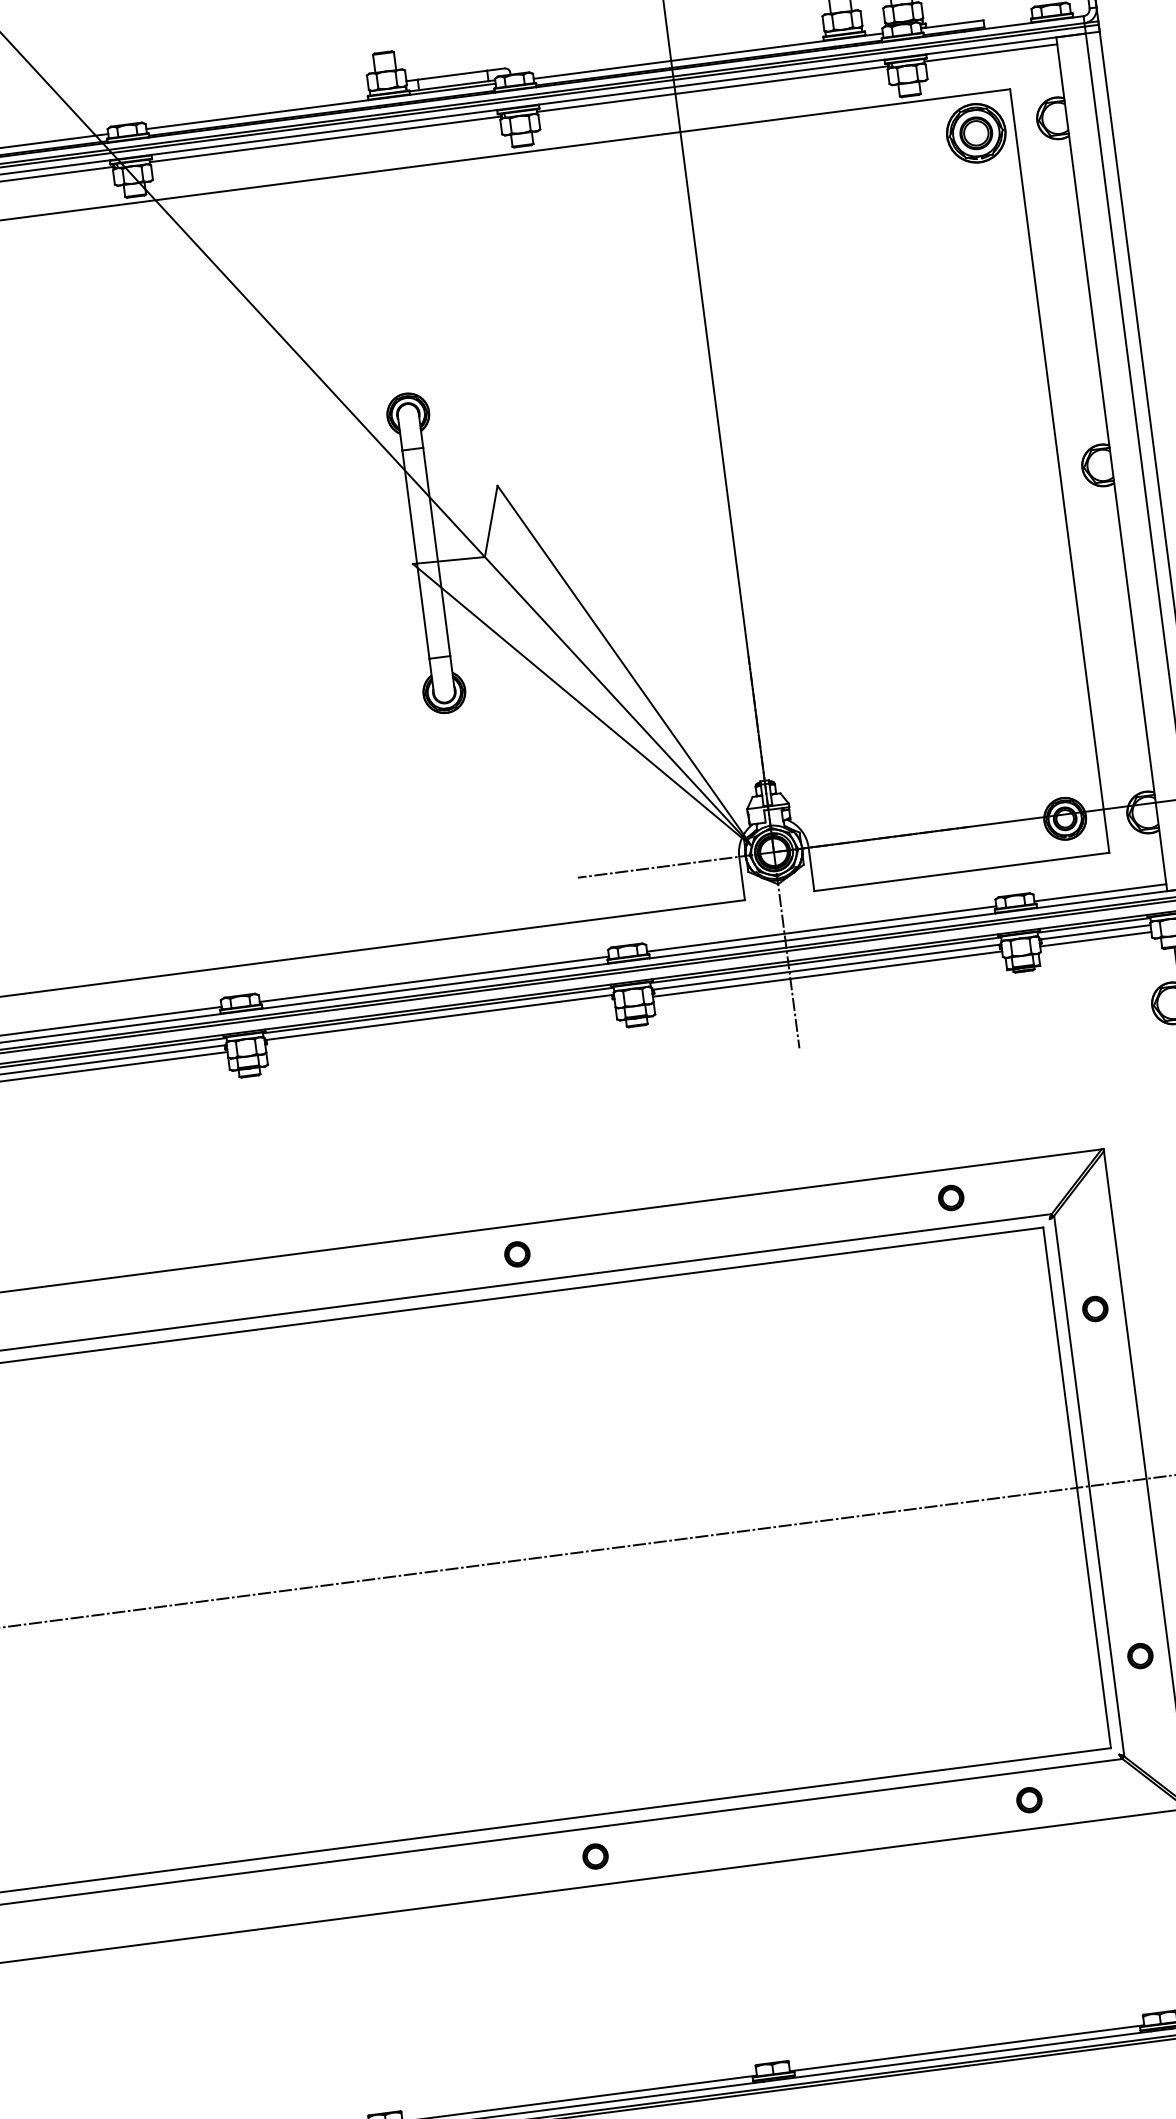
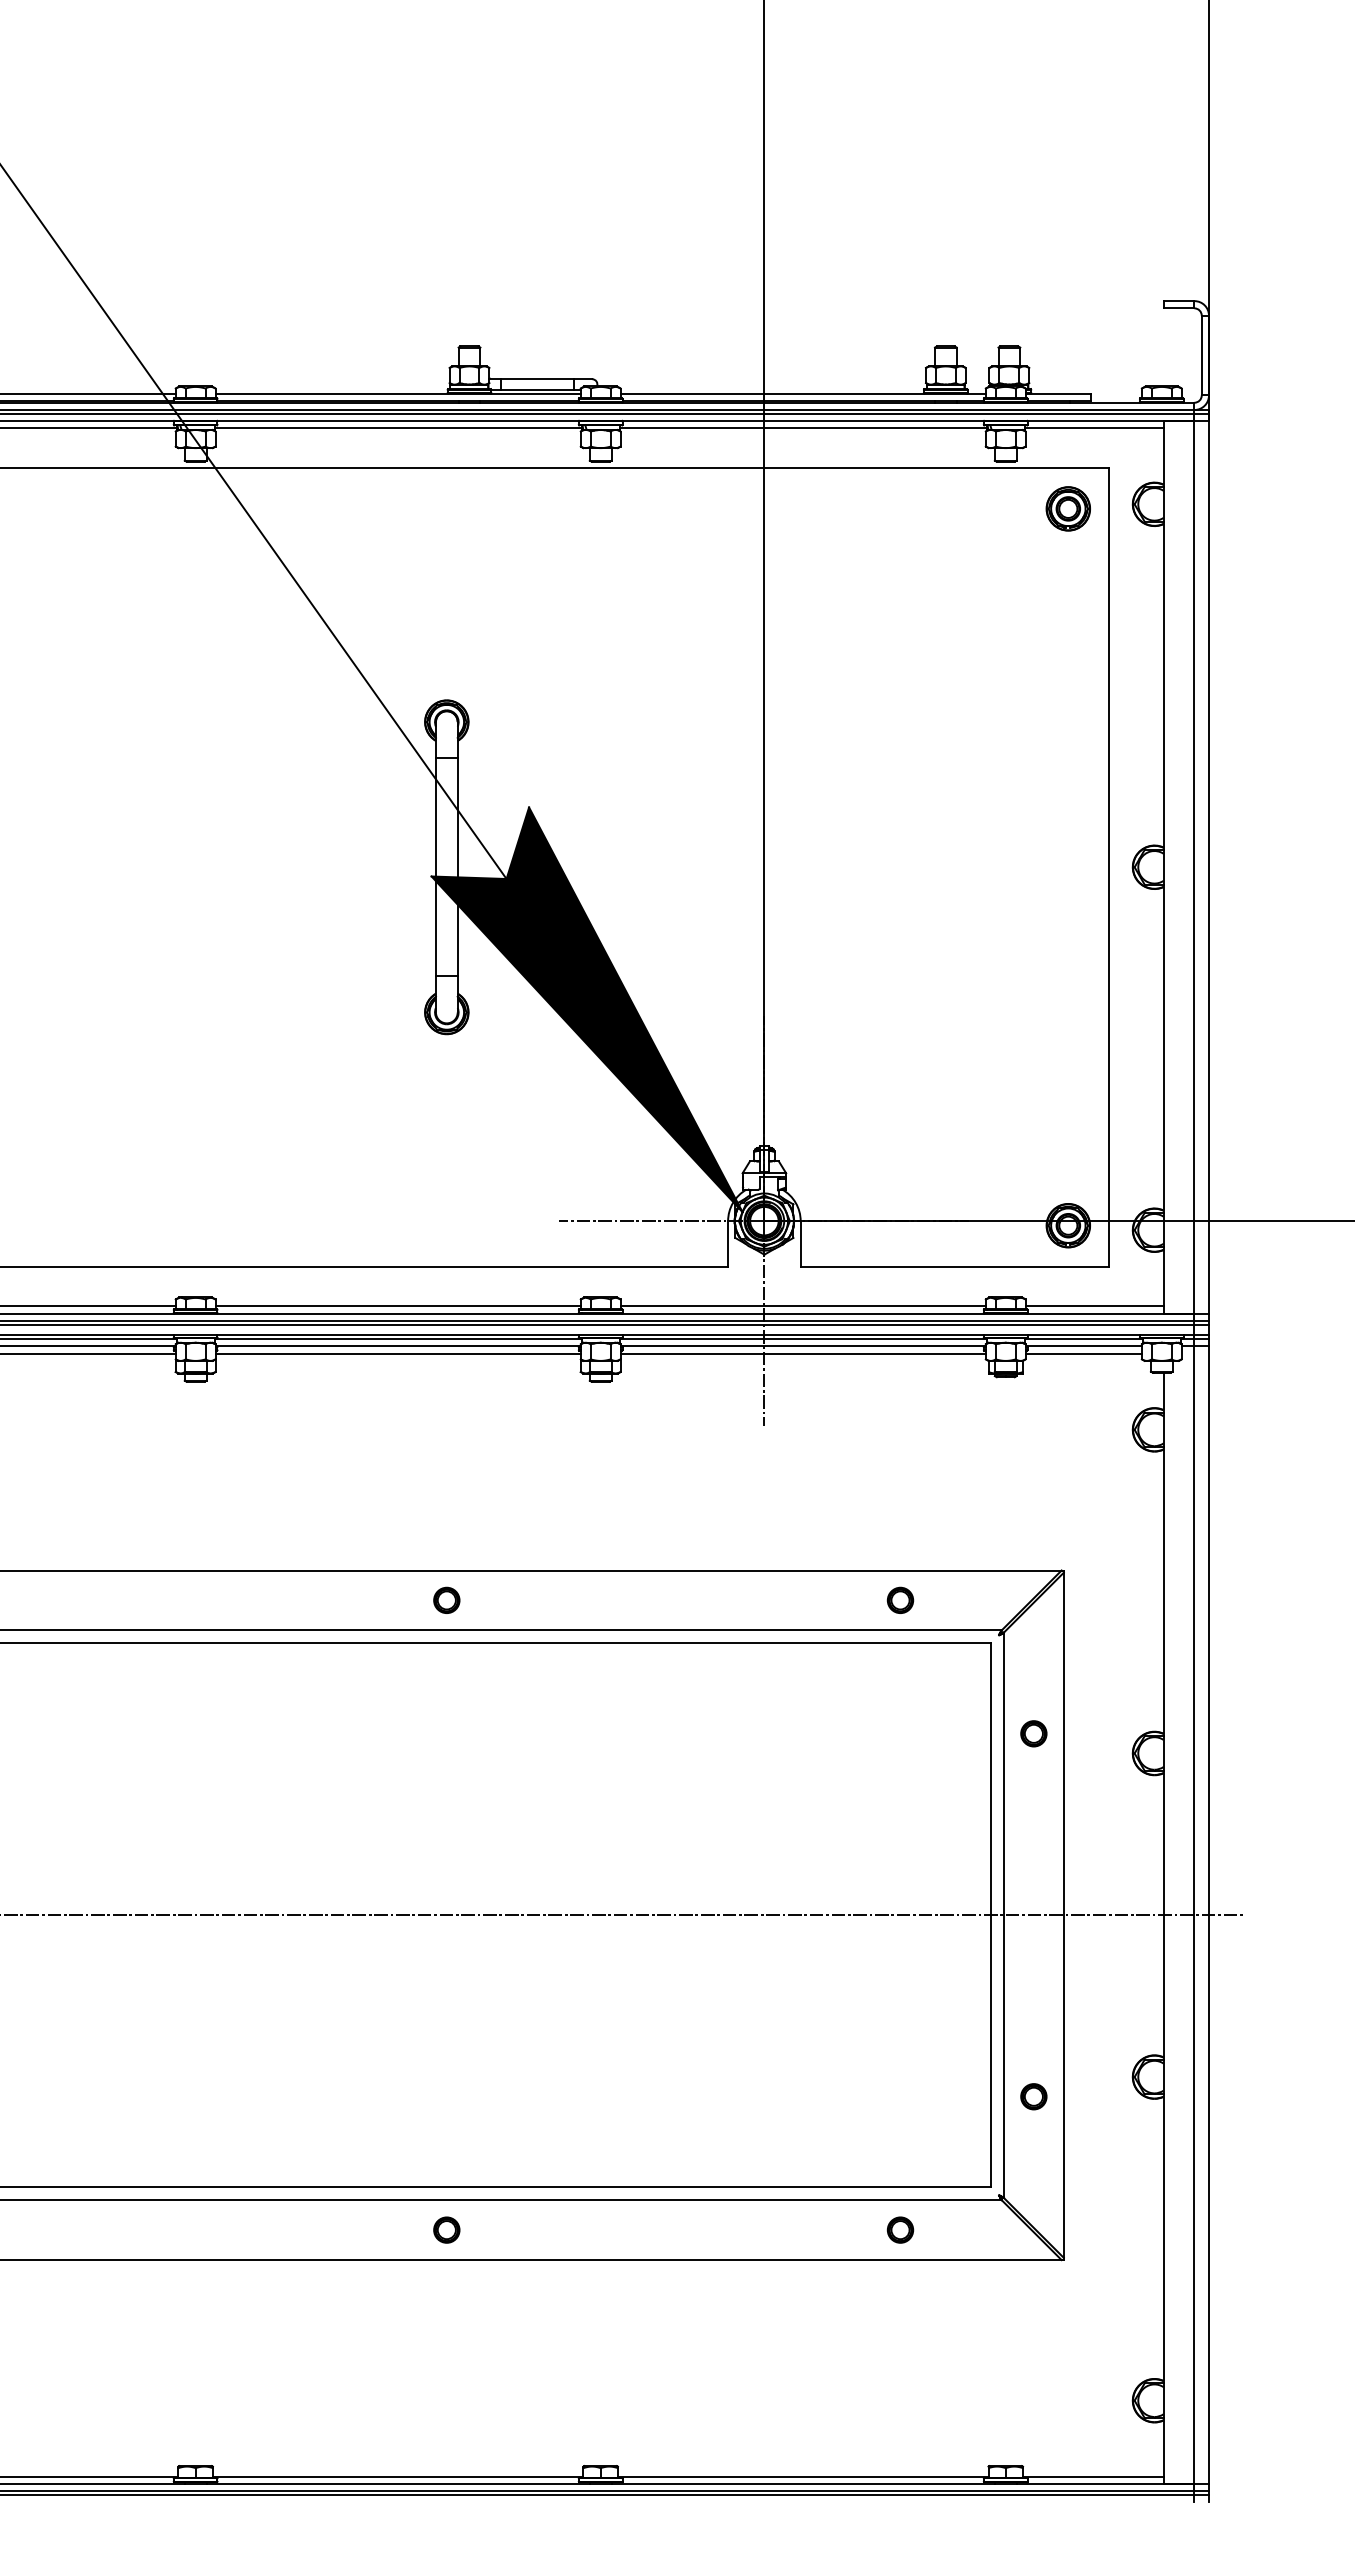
part: (975, 133) -> (1067, 508), size x0.71
fill: (577, 671) -> (586, 1009), added
line: (439, 1024) -> (397, 1353), added

